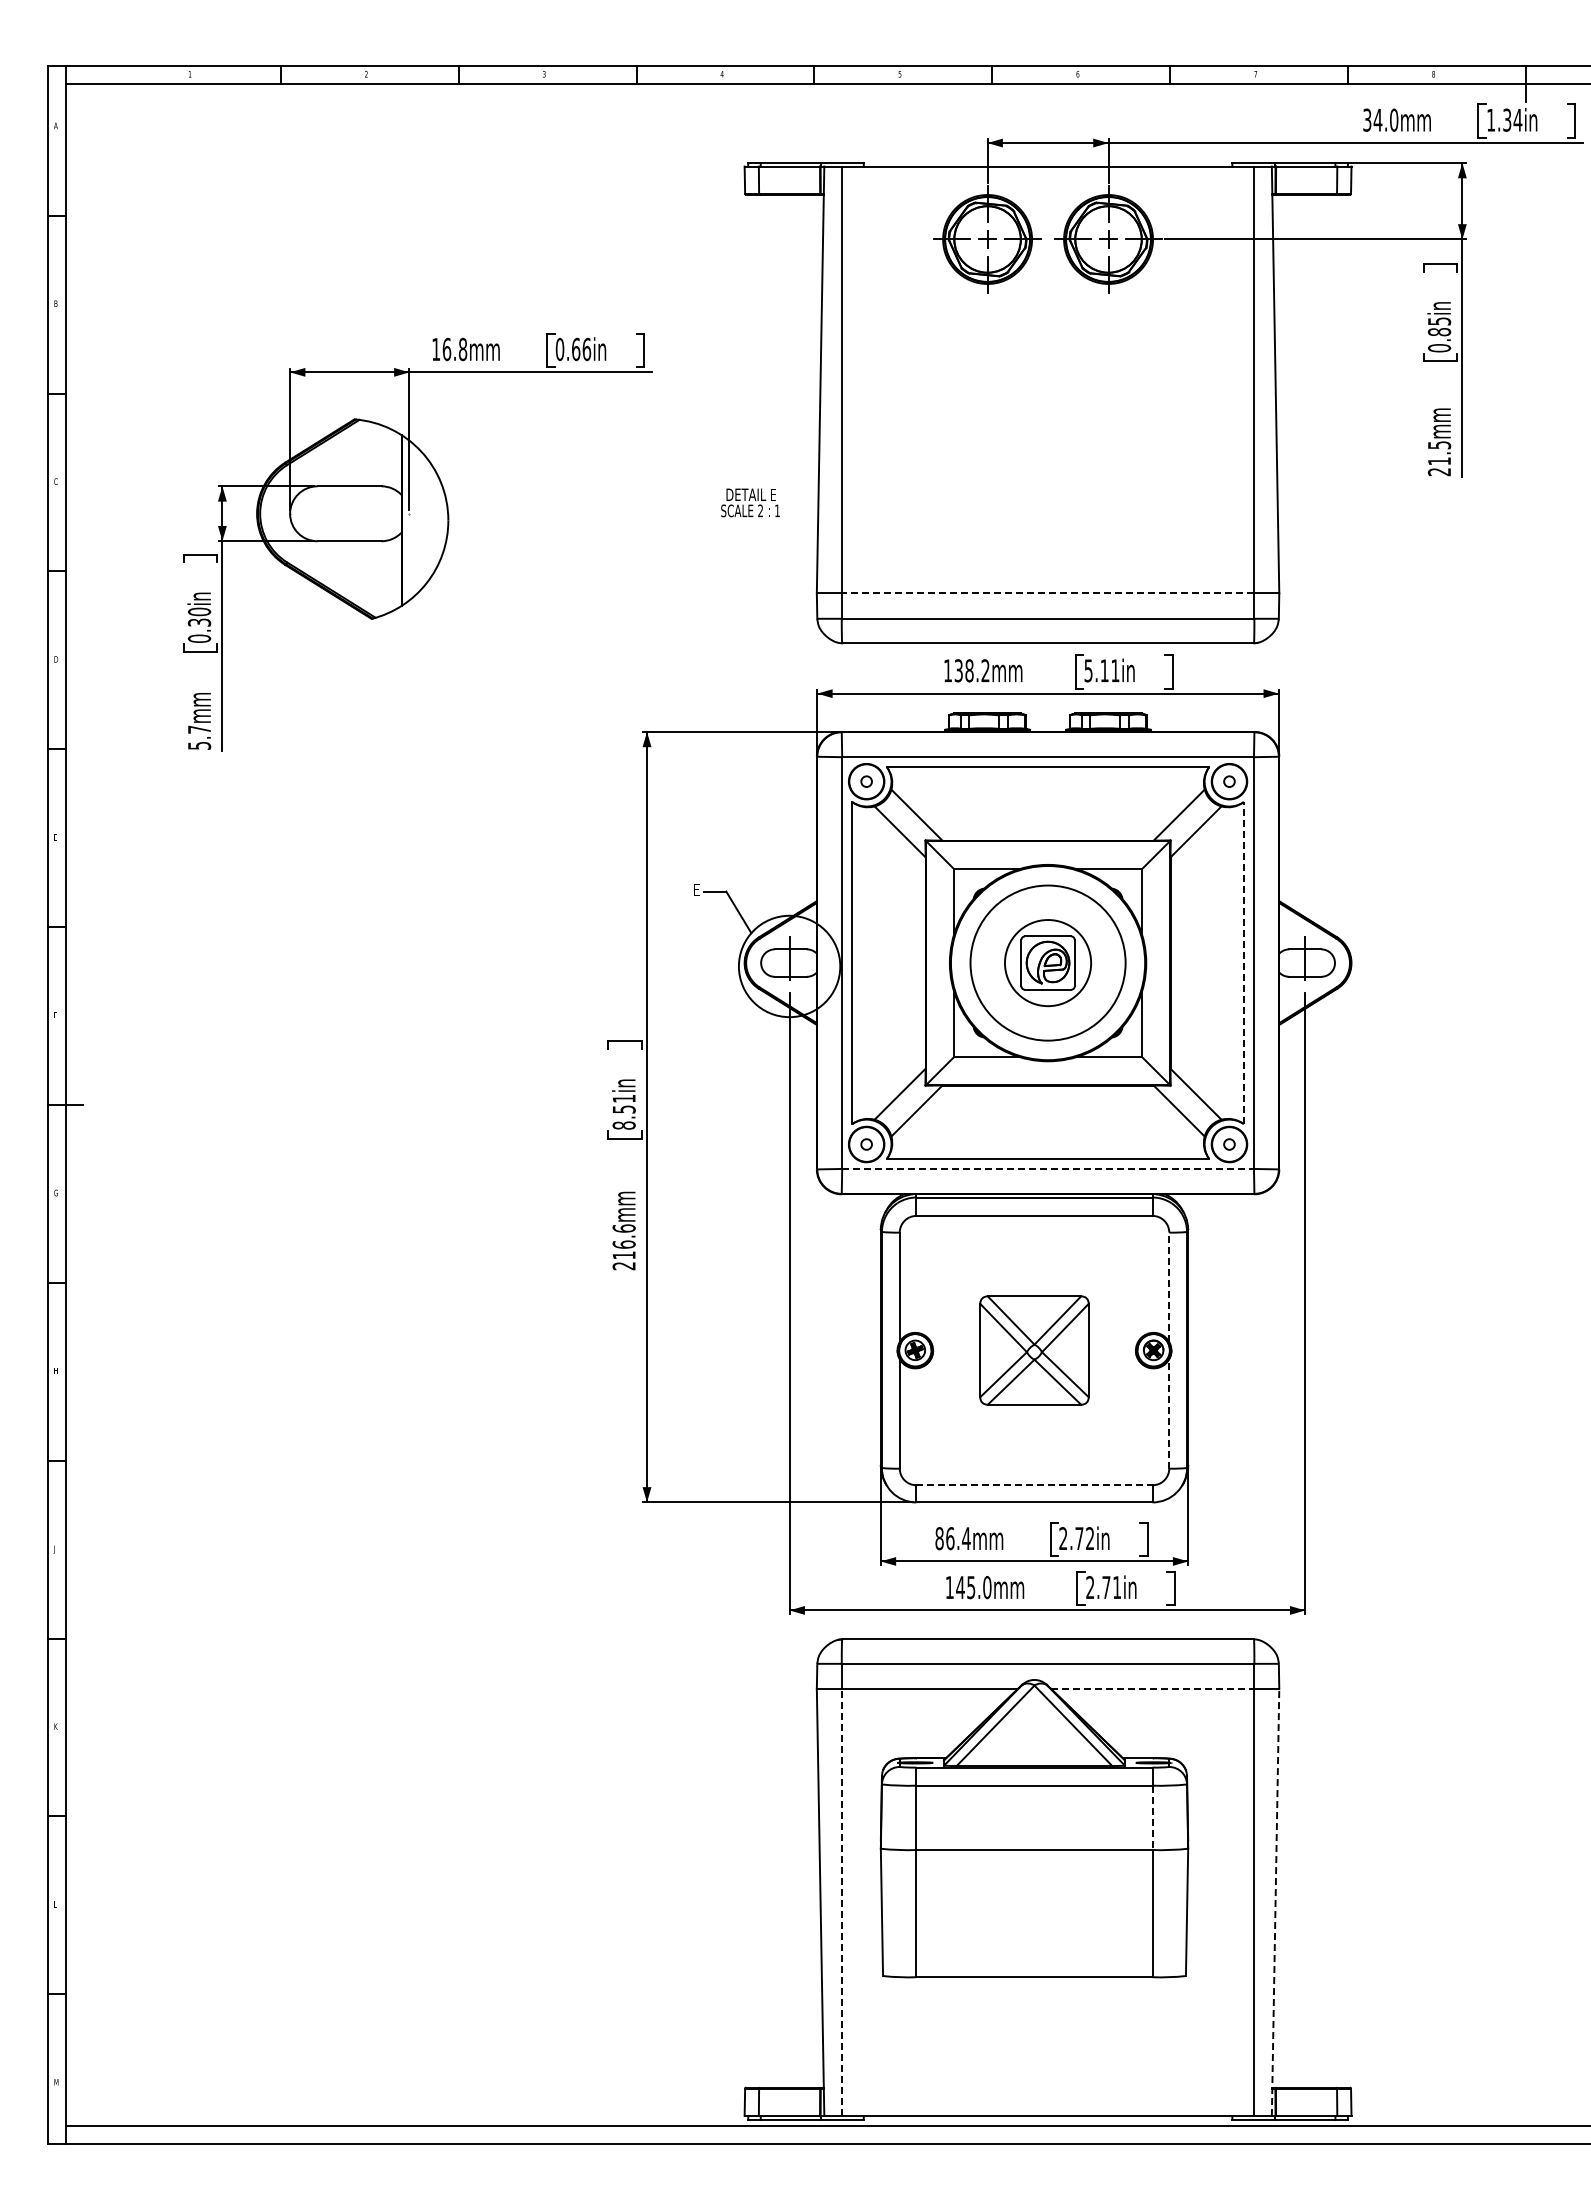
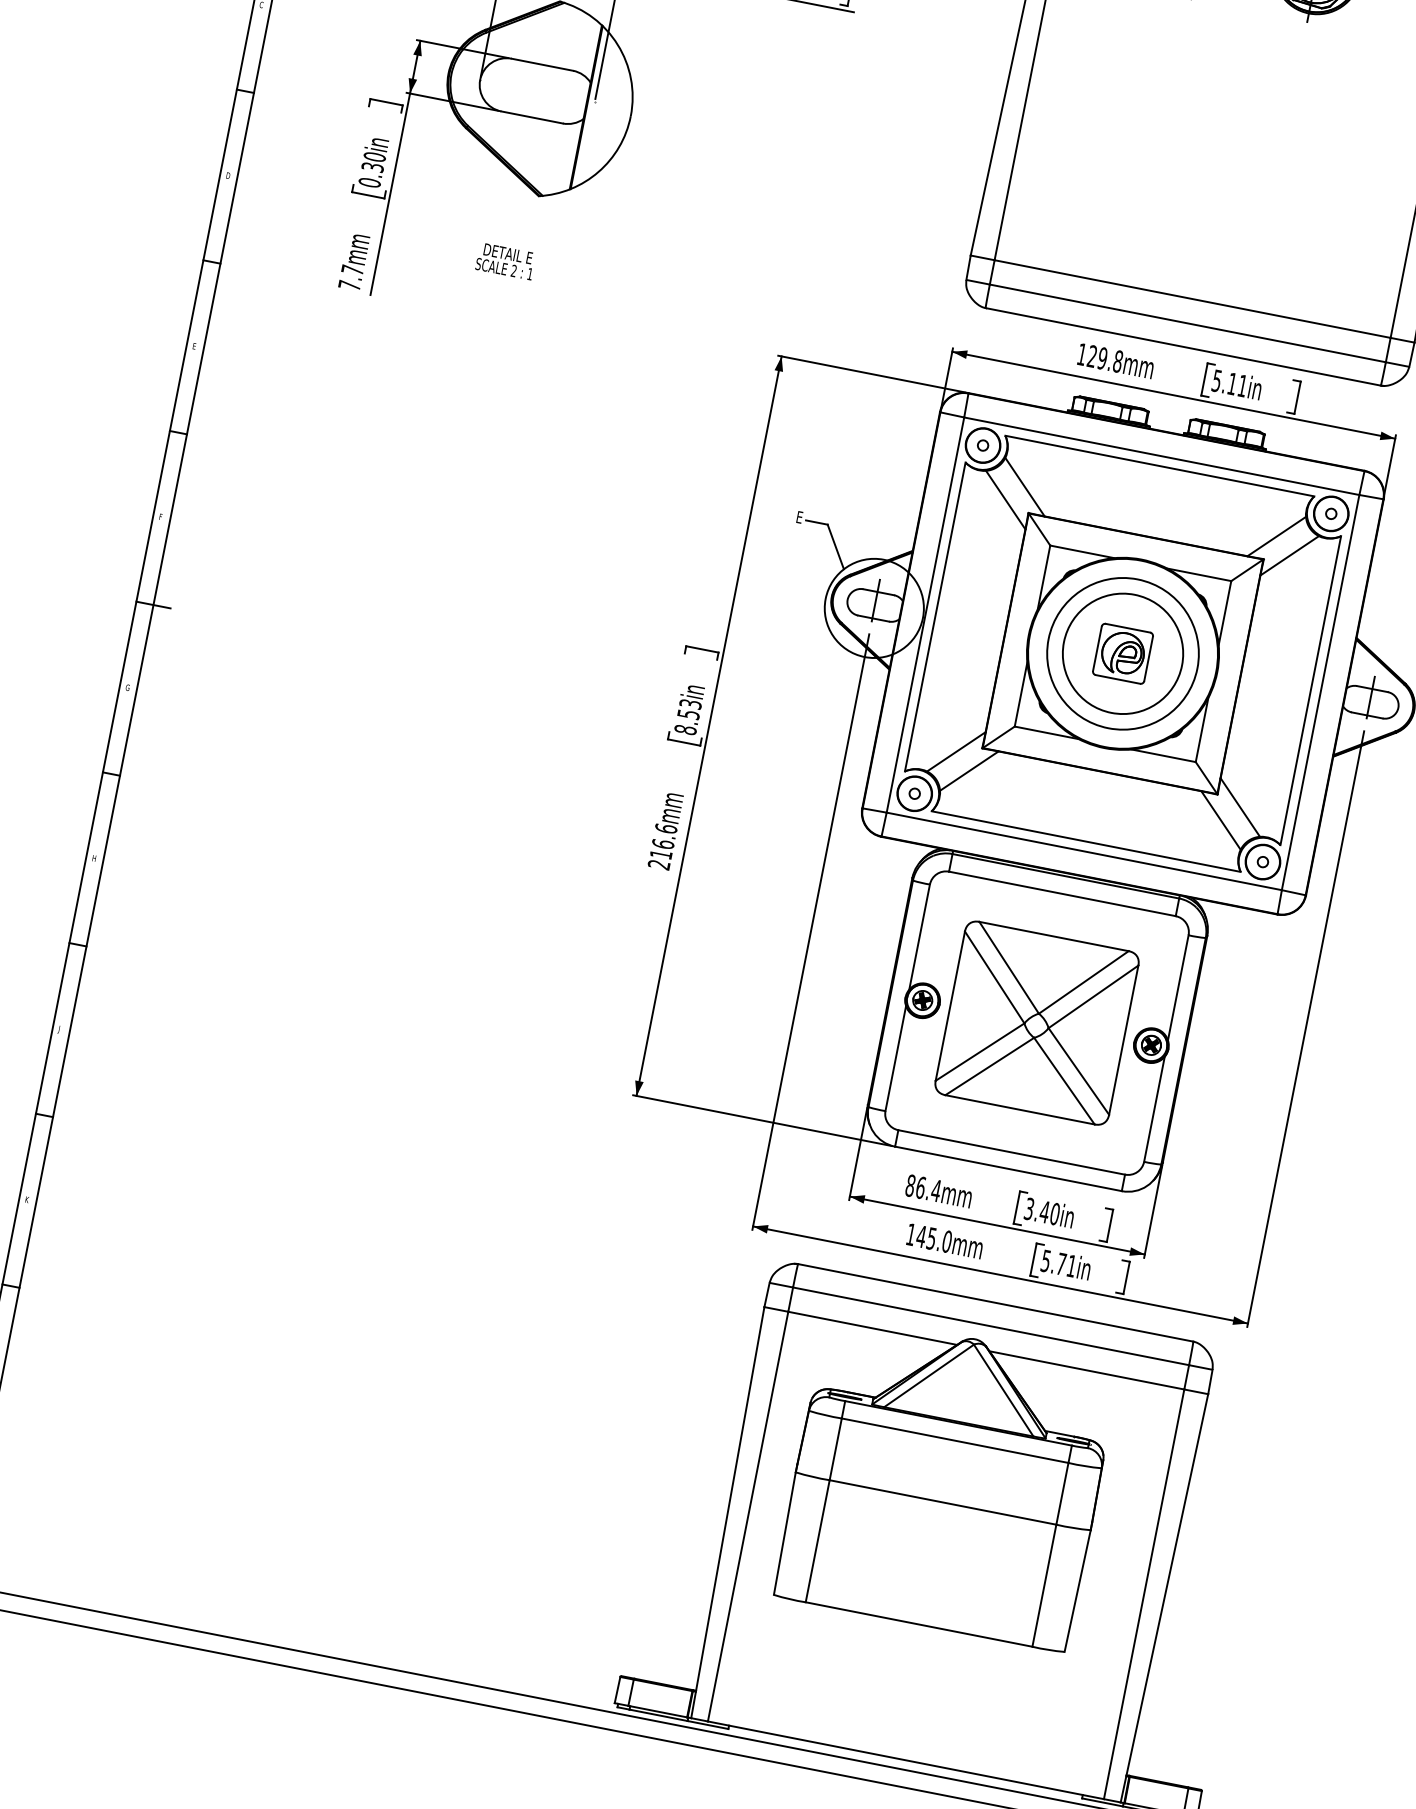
text: (750, 502) -> (505, 261), moved
line: (1047, 593) -> (1192, 299), dashed -> solid
text: (971, 670) -> (1104, 358), 138.2mm -> 129.8mm
text: (199, 745) -> (349, 285), 5.7mm -> 7.7mm
circle: (1047, 962) -> (1122, 653), size x1.43
line: (1243, 963) -> (1310, 691), dashed -> solid
text: (623, 1098) -> (690, 703), 8.51in -> 8.53in
line: (1048, 1168) -> (1084, 851), dashed -> solid
line: (1169, 1287) -> (1178, 988), dashed -> solid
part: (1034, 1350) -> (1037, 1023), size x1.67
line: (1169, 1413) -> (1154, 1108), dashed -> solid
line: (1035, 1485) -> (1012, 1152), dashed -> solid
text: (1076, 1538) -> (1041, 1211), 2.72in -> 3.40in
text: (1090, 1587) -> (1046, 1261), 2.71in -> 5.71in
line: (1152, 1689) -> (1086, 1370), dashed -> solid
line: (1152, 1818) -> (1062, 1494), dashed -> solid
line: (841, 1902) -> (747, 1516), dashed -> solid
line: (1275, 1902) -> (1164, 1598), dashed -> solid

